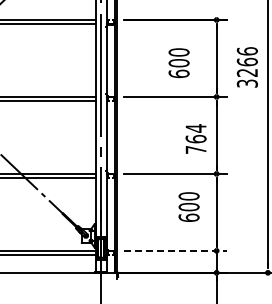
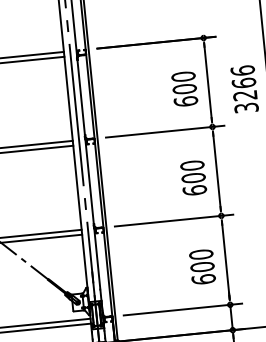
text: (178, 63) -> (184, 89), moved
text: (195, 139) -> (192, 178), 764 -> 600
text: (188, 206) -> (201, 266), moved
line: (176, 250) -> (183, 309), dashed -> solid

